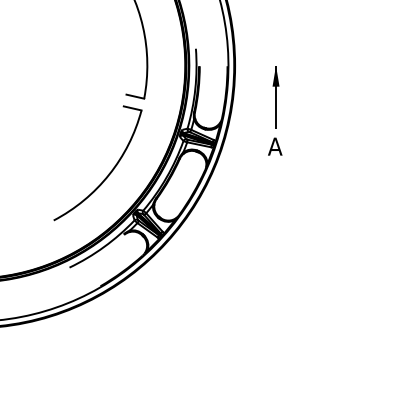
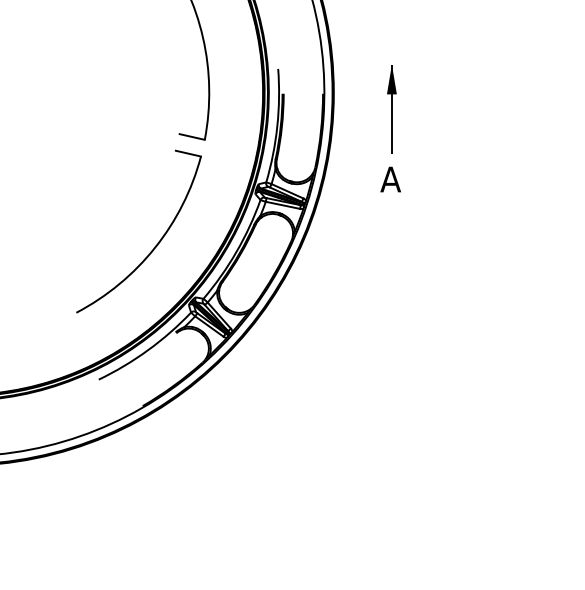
part: (275, 110) -> (391, 128), moved

